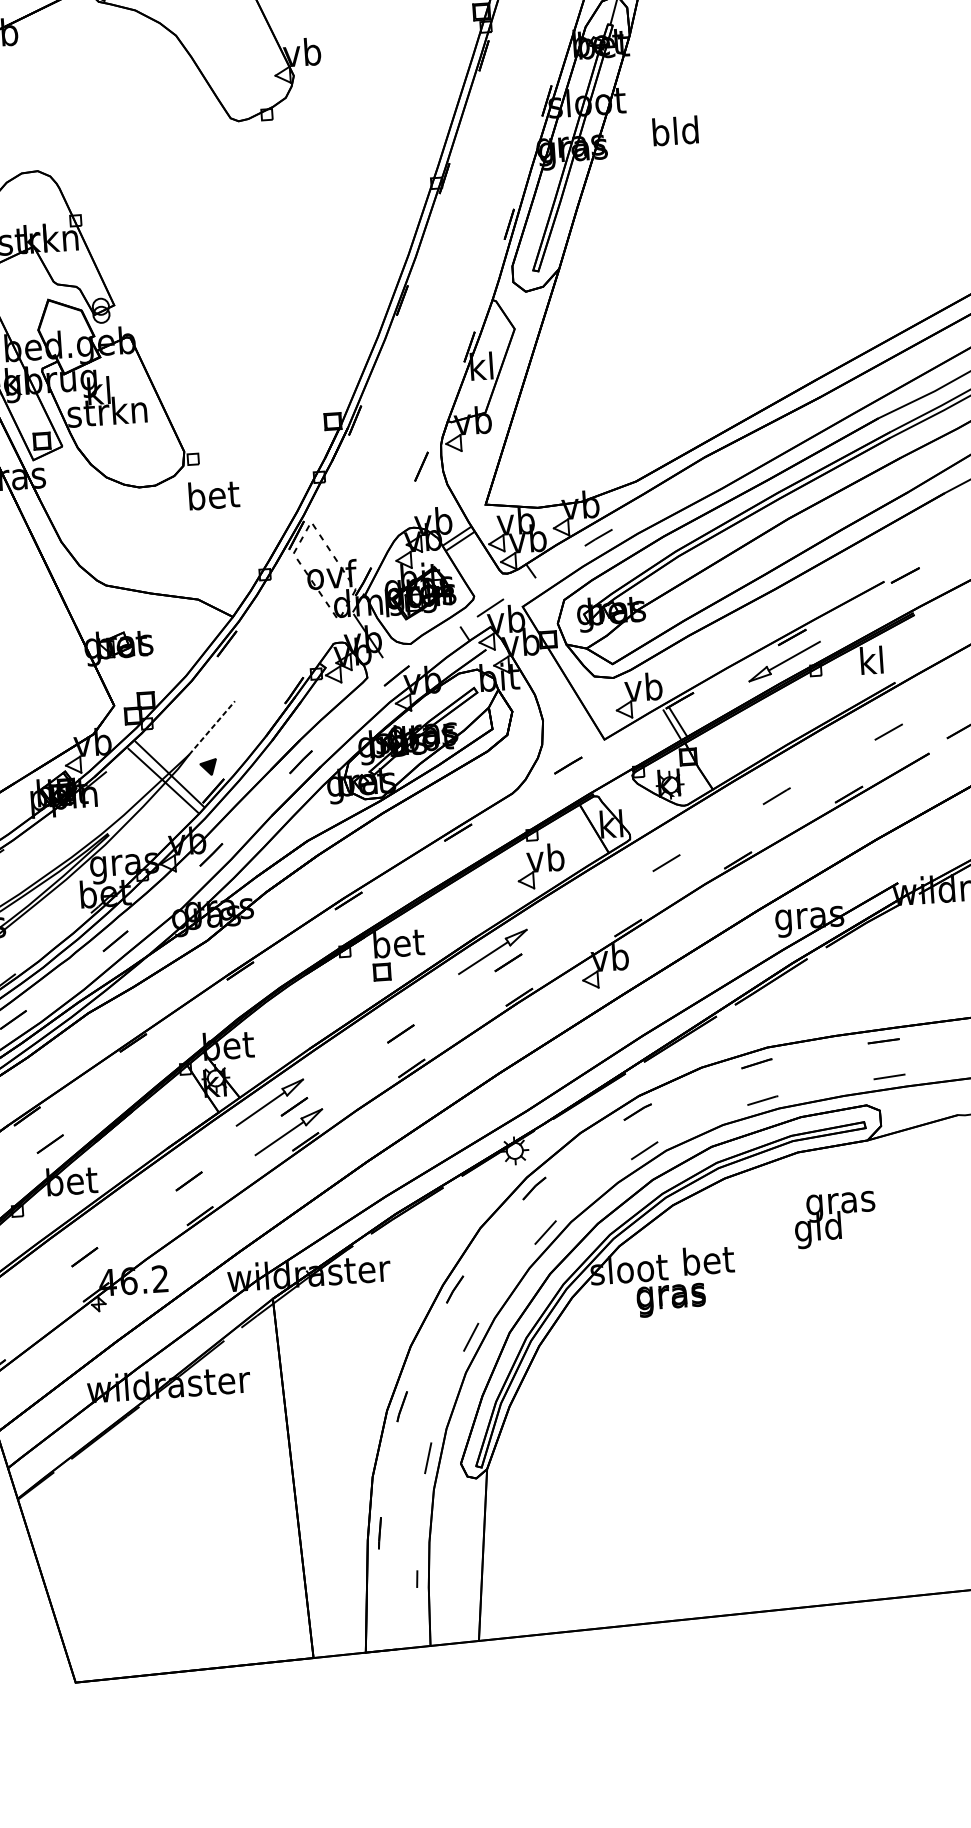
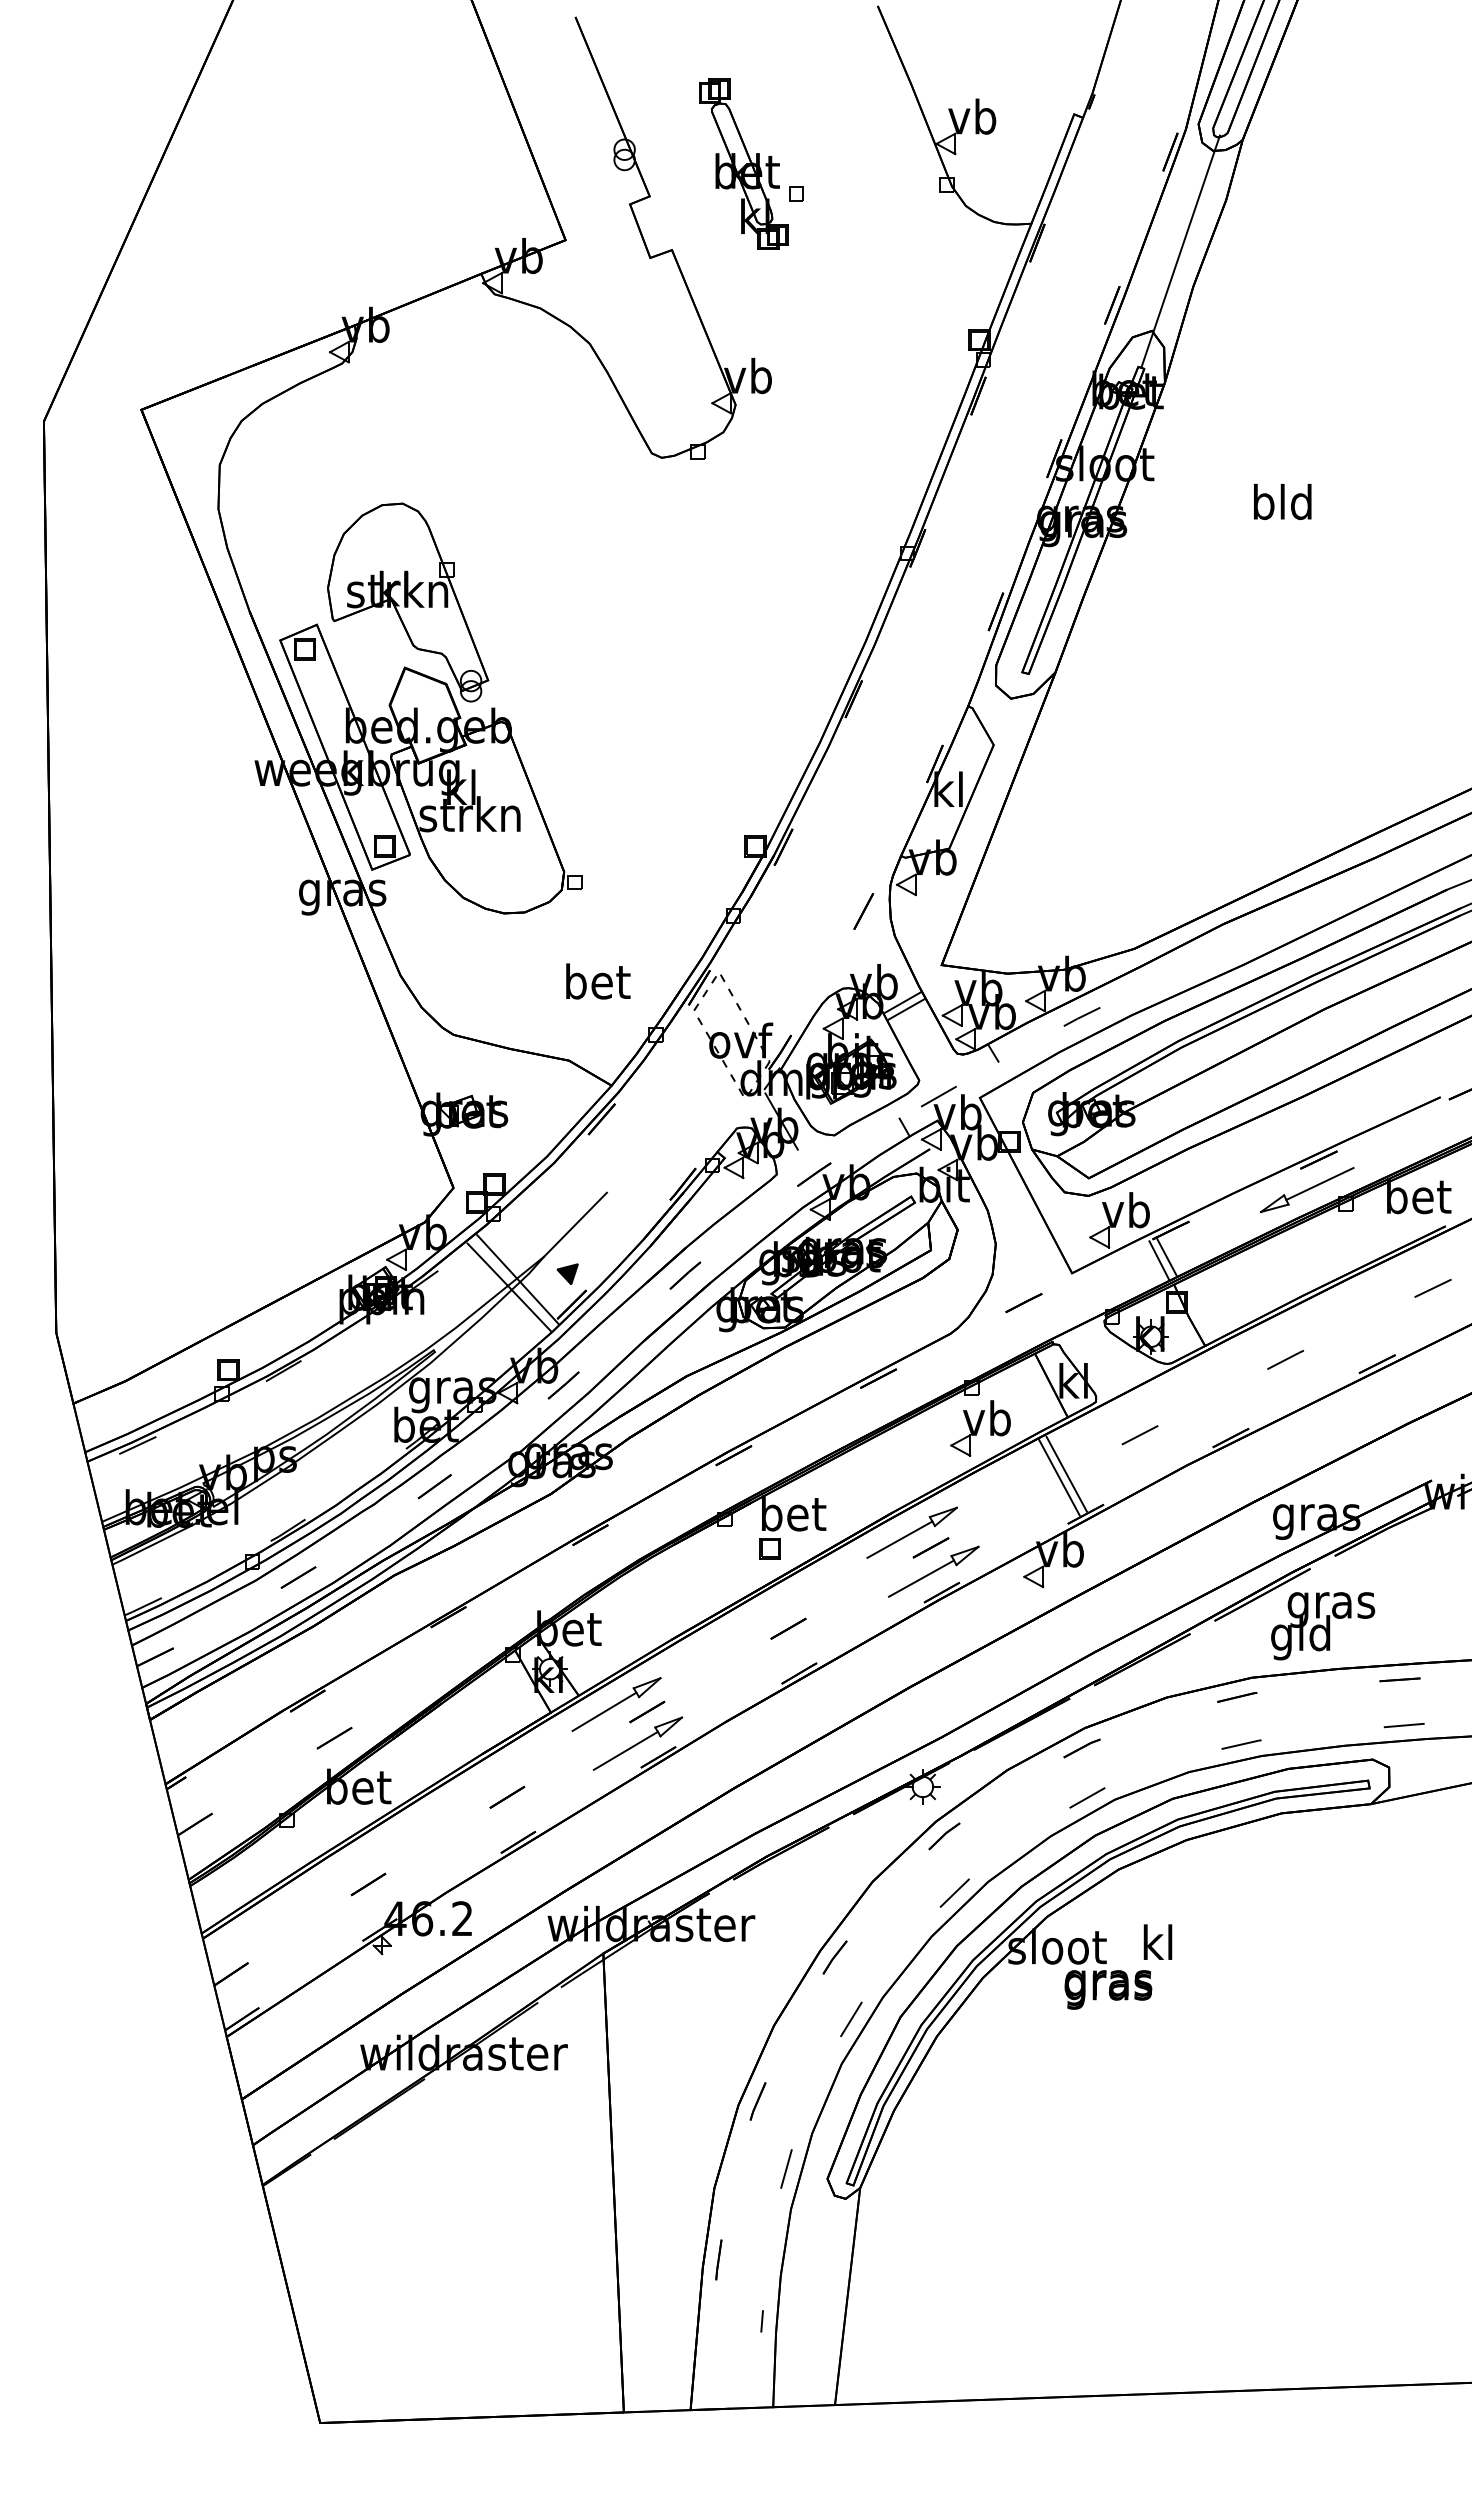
text: (675, 130) -> (1282, 501), moved
text: (214, 495) -> (598, 981), moved
text: (873, 660) -> (1419, 1196), kl -> bet
line: (211, 727) -> (575, 1224), dashed -> solid
line: (610, 897) -> (1066, 1473), added
line: (605, 900) -> (1059, 1477), added
part: (511, 981) -> (933, 1571), added
text: (835, 1220) -> (1323, 1626), moved
text: (708, 1260) -> (1159, 1942), bet -> kl

